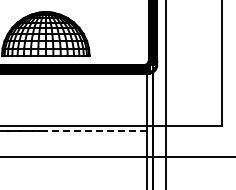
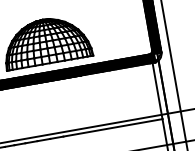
line: (95, 130) -> (111, 127), dashed -> solid

